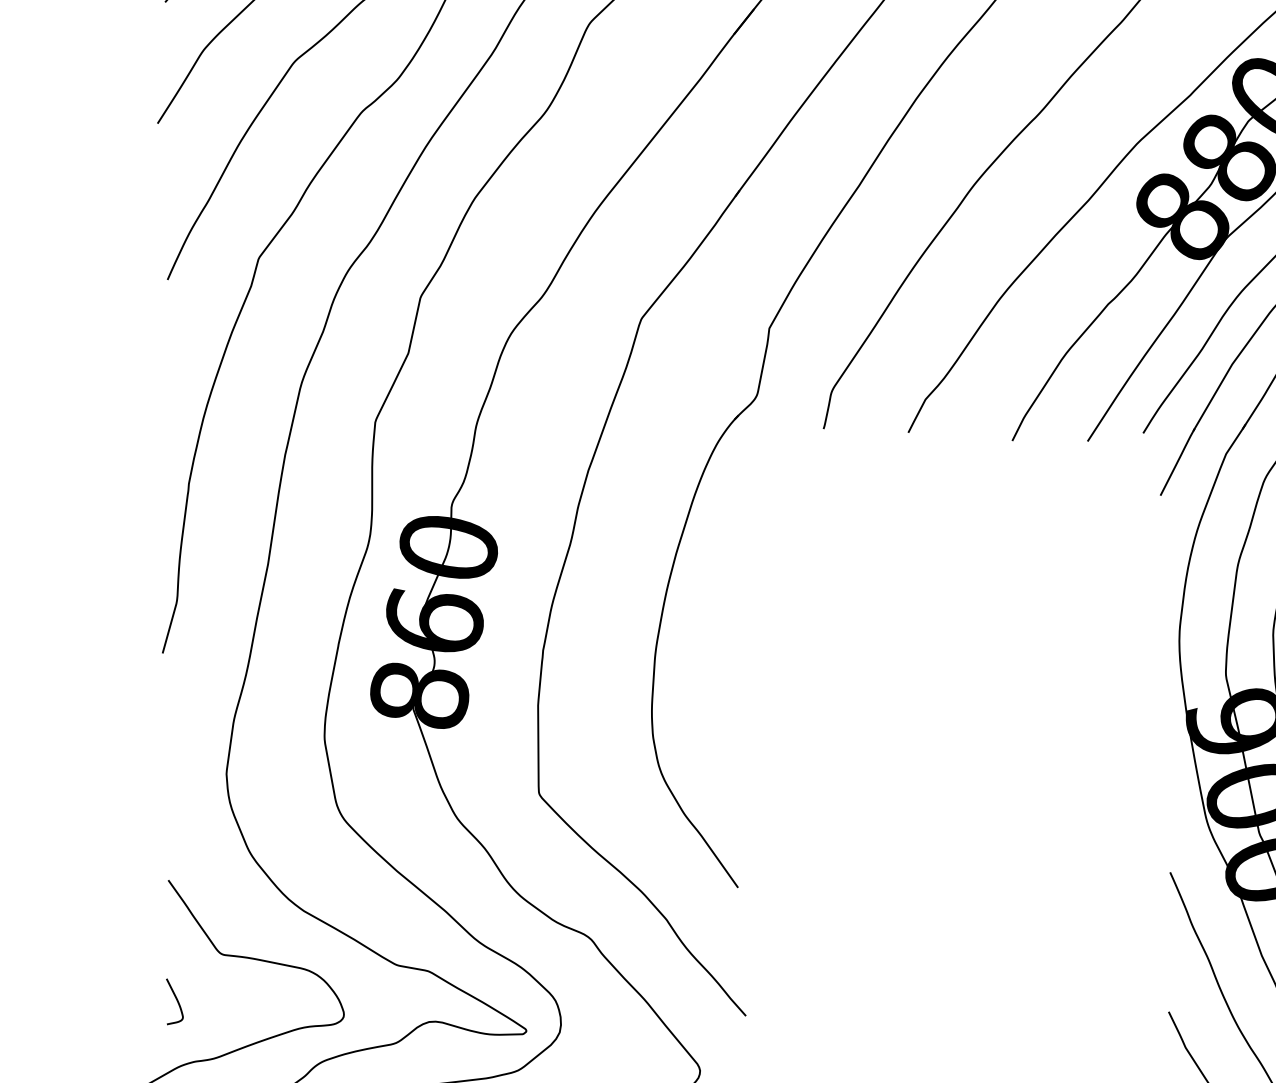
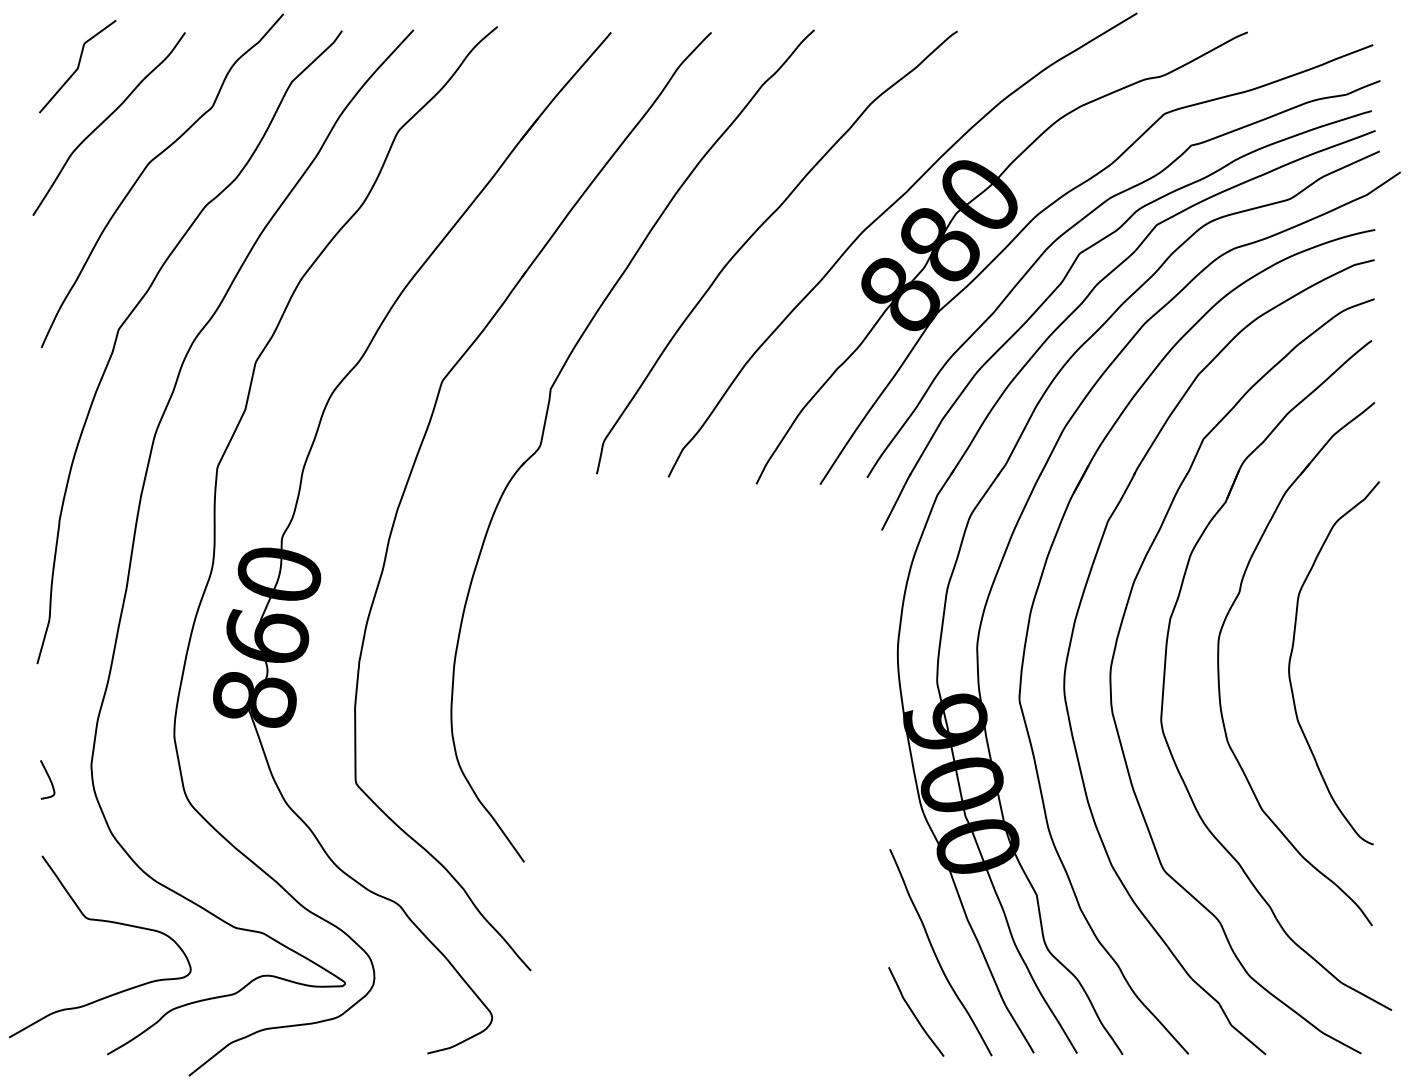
curve: (175, 1000) -> (48, 778), moved

